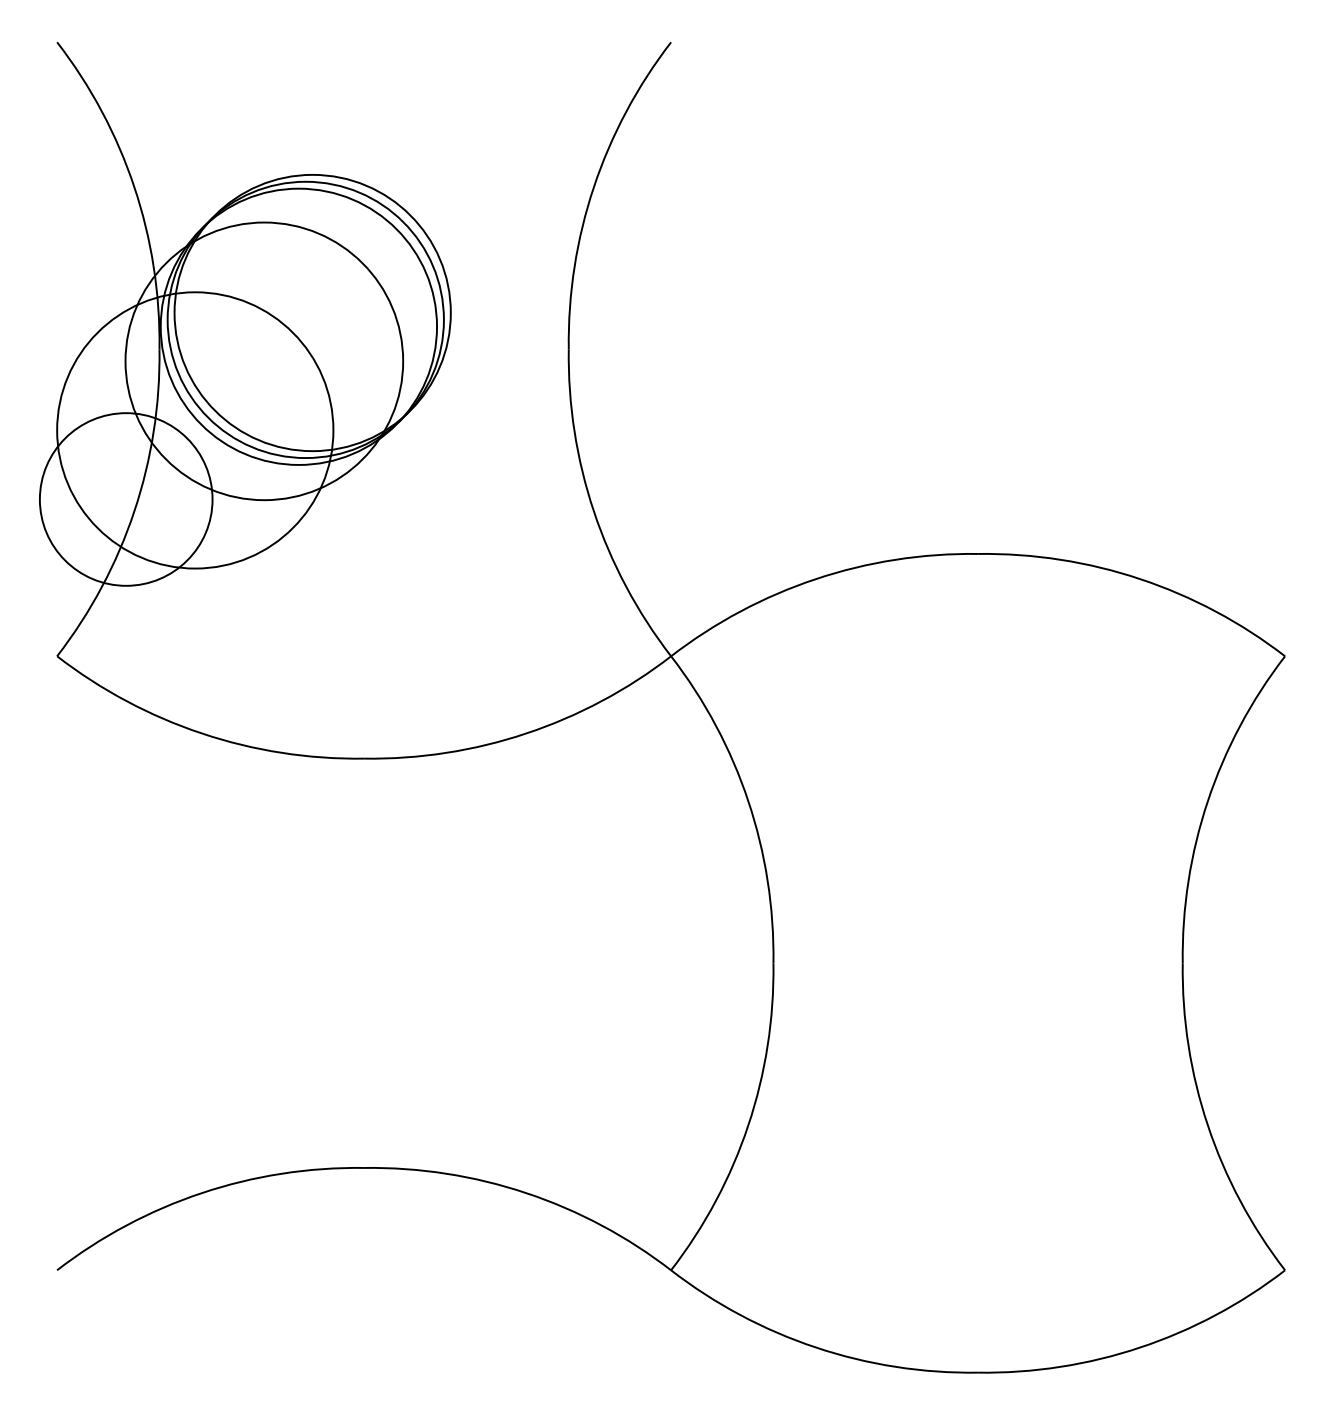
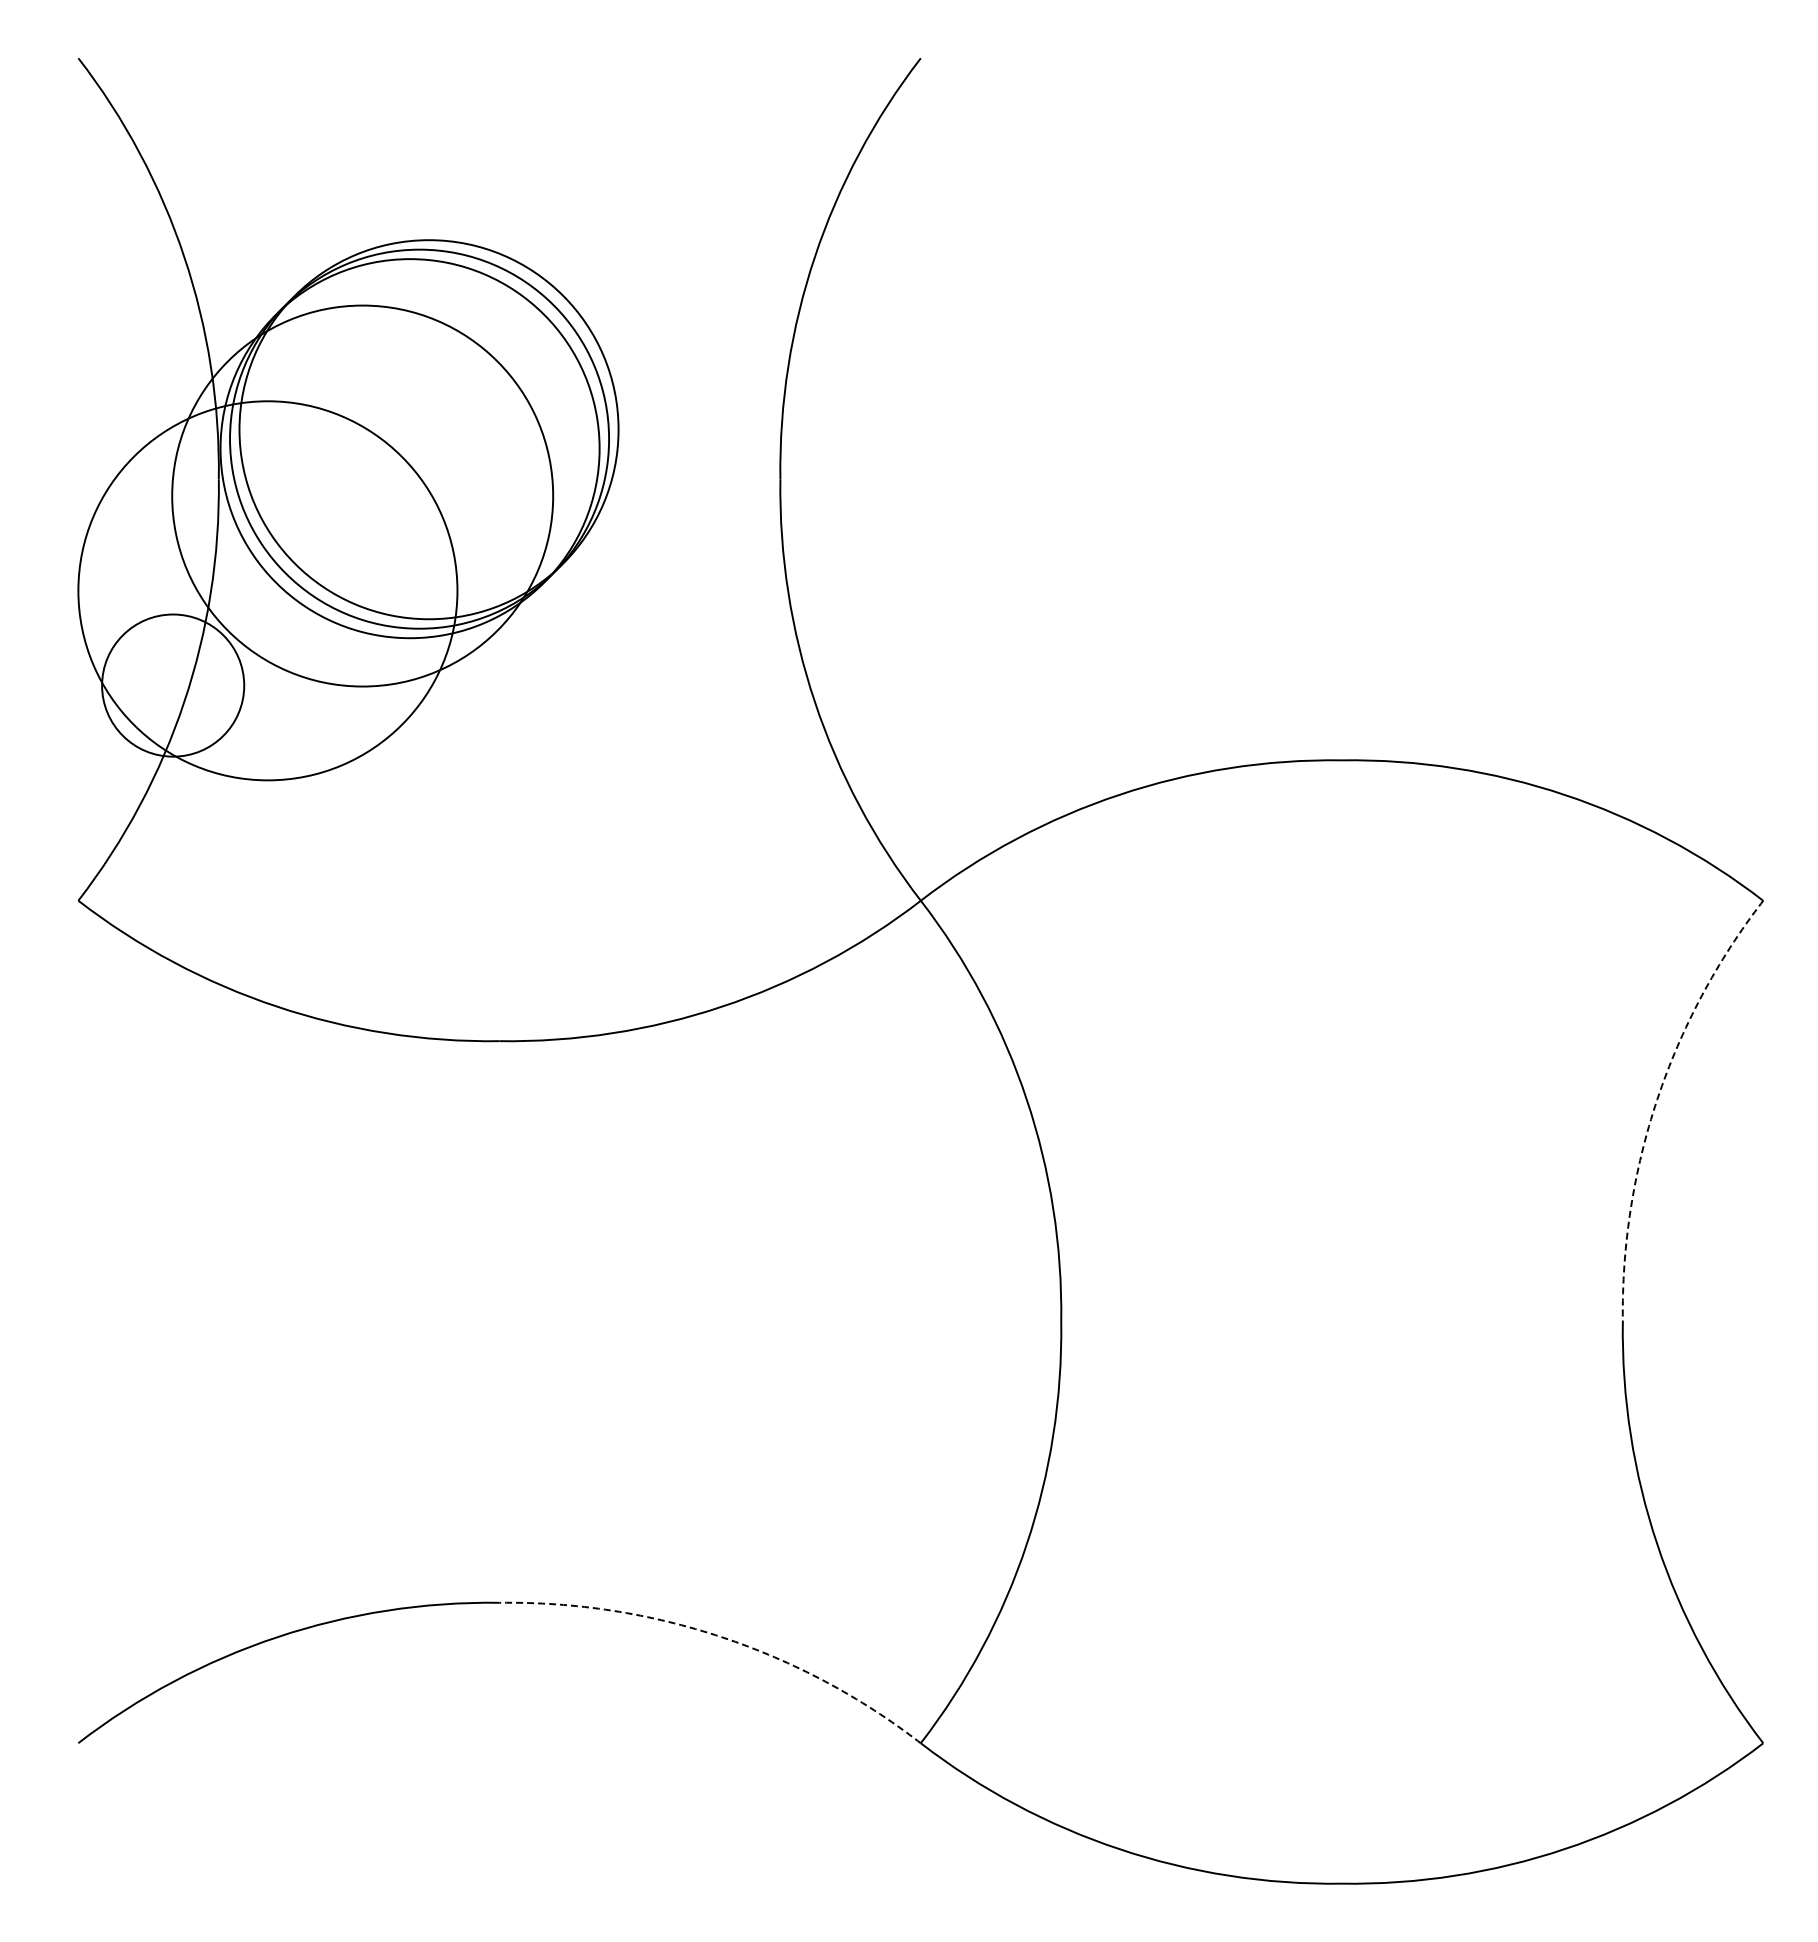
circle: (125, 499) -> (172, 685), size x0.6
arc: (1208, 801) -> (1657, 1099), solid -> dashed
arc: (526, 1193) -> (722, 1637), solid -> dashed

